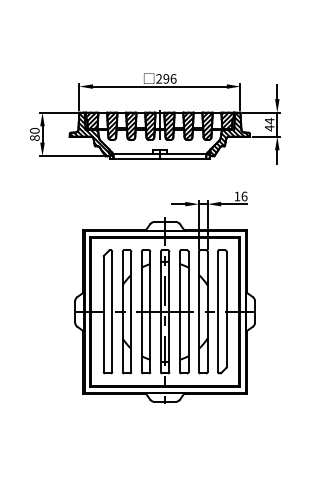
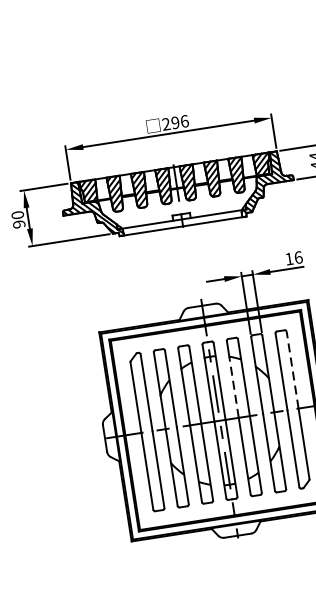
text: (34, 137) -> (18, 223), 80 -> 90
line: (226, 281) -> (292, 369), solid -> dashed
line: (179, 288) -> (233, 387), solid -> dashed

